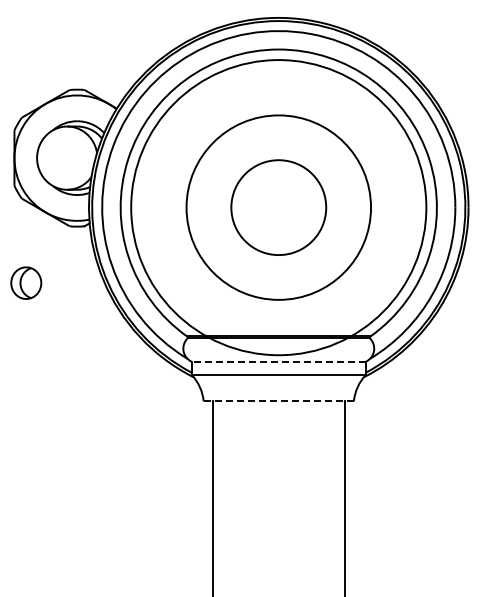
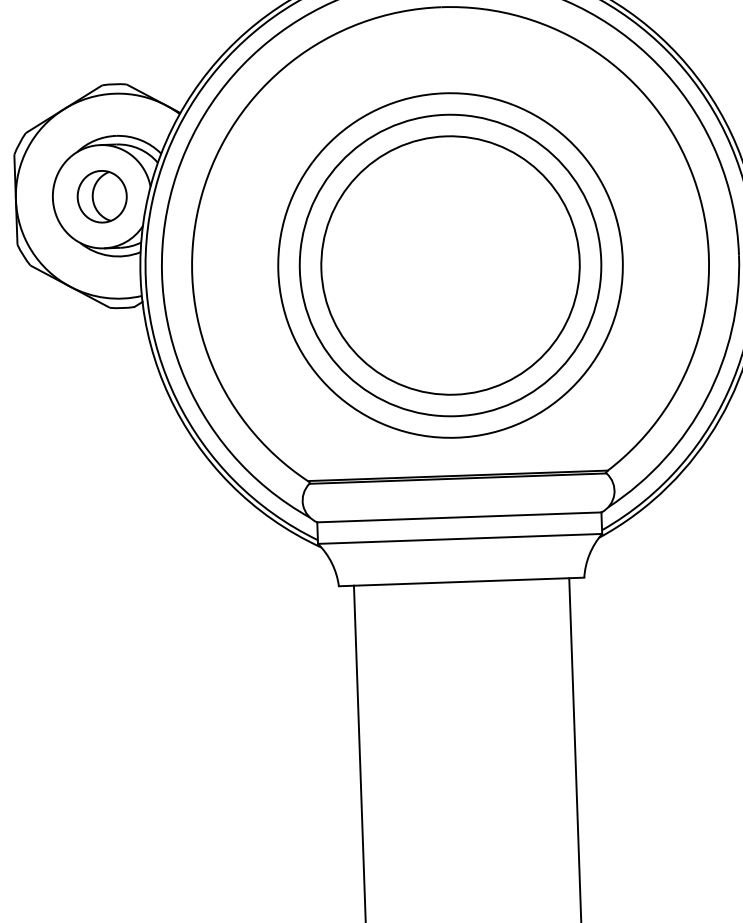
circle: (278, 207) -> (450, 265), size x0.71
circle: (278, 207) -> (450, 265), size x1.67
part: (26, 282) -> (102, 195), moved
line: (278, 361) -> (458, 516), dashed -> solid
line: (278, 401) -> (461, 582), dashed -> solid

